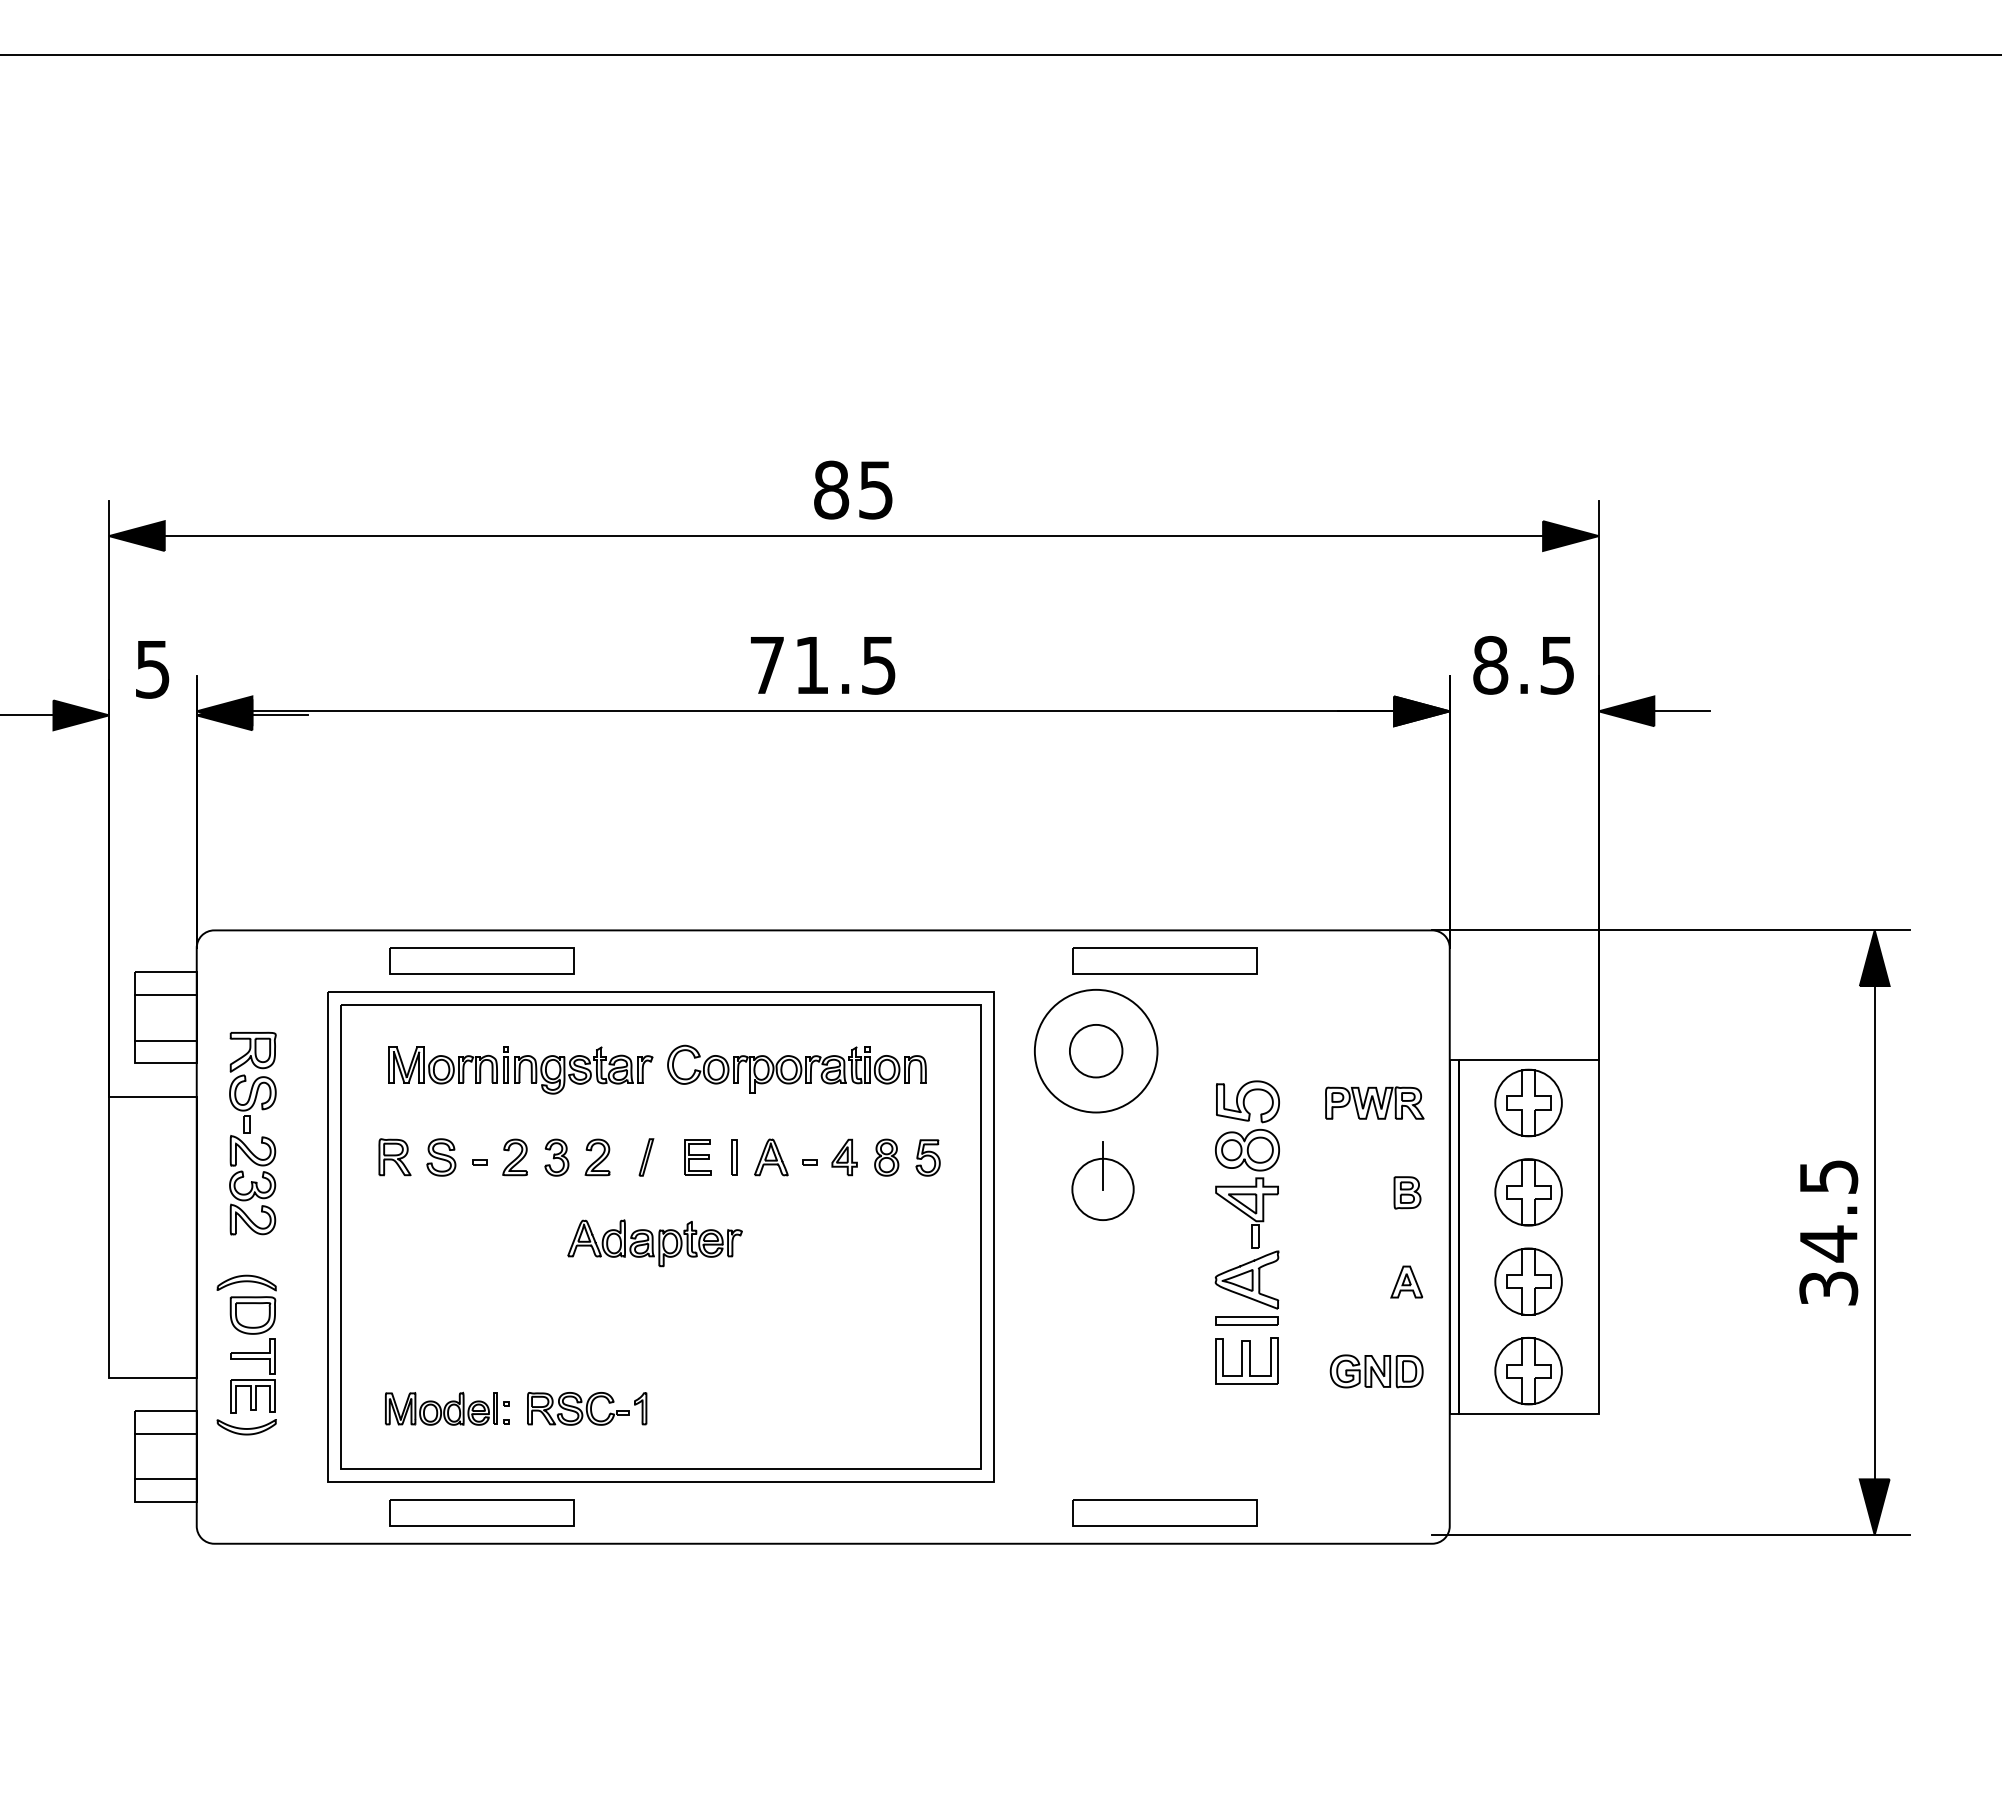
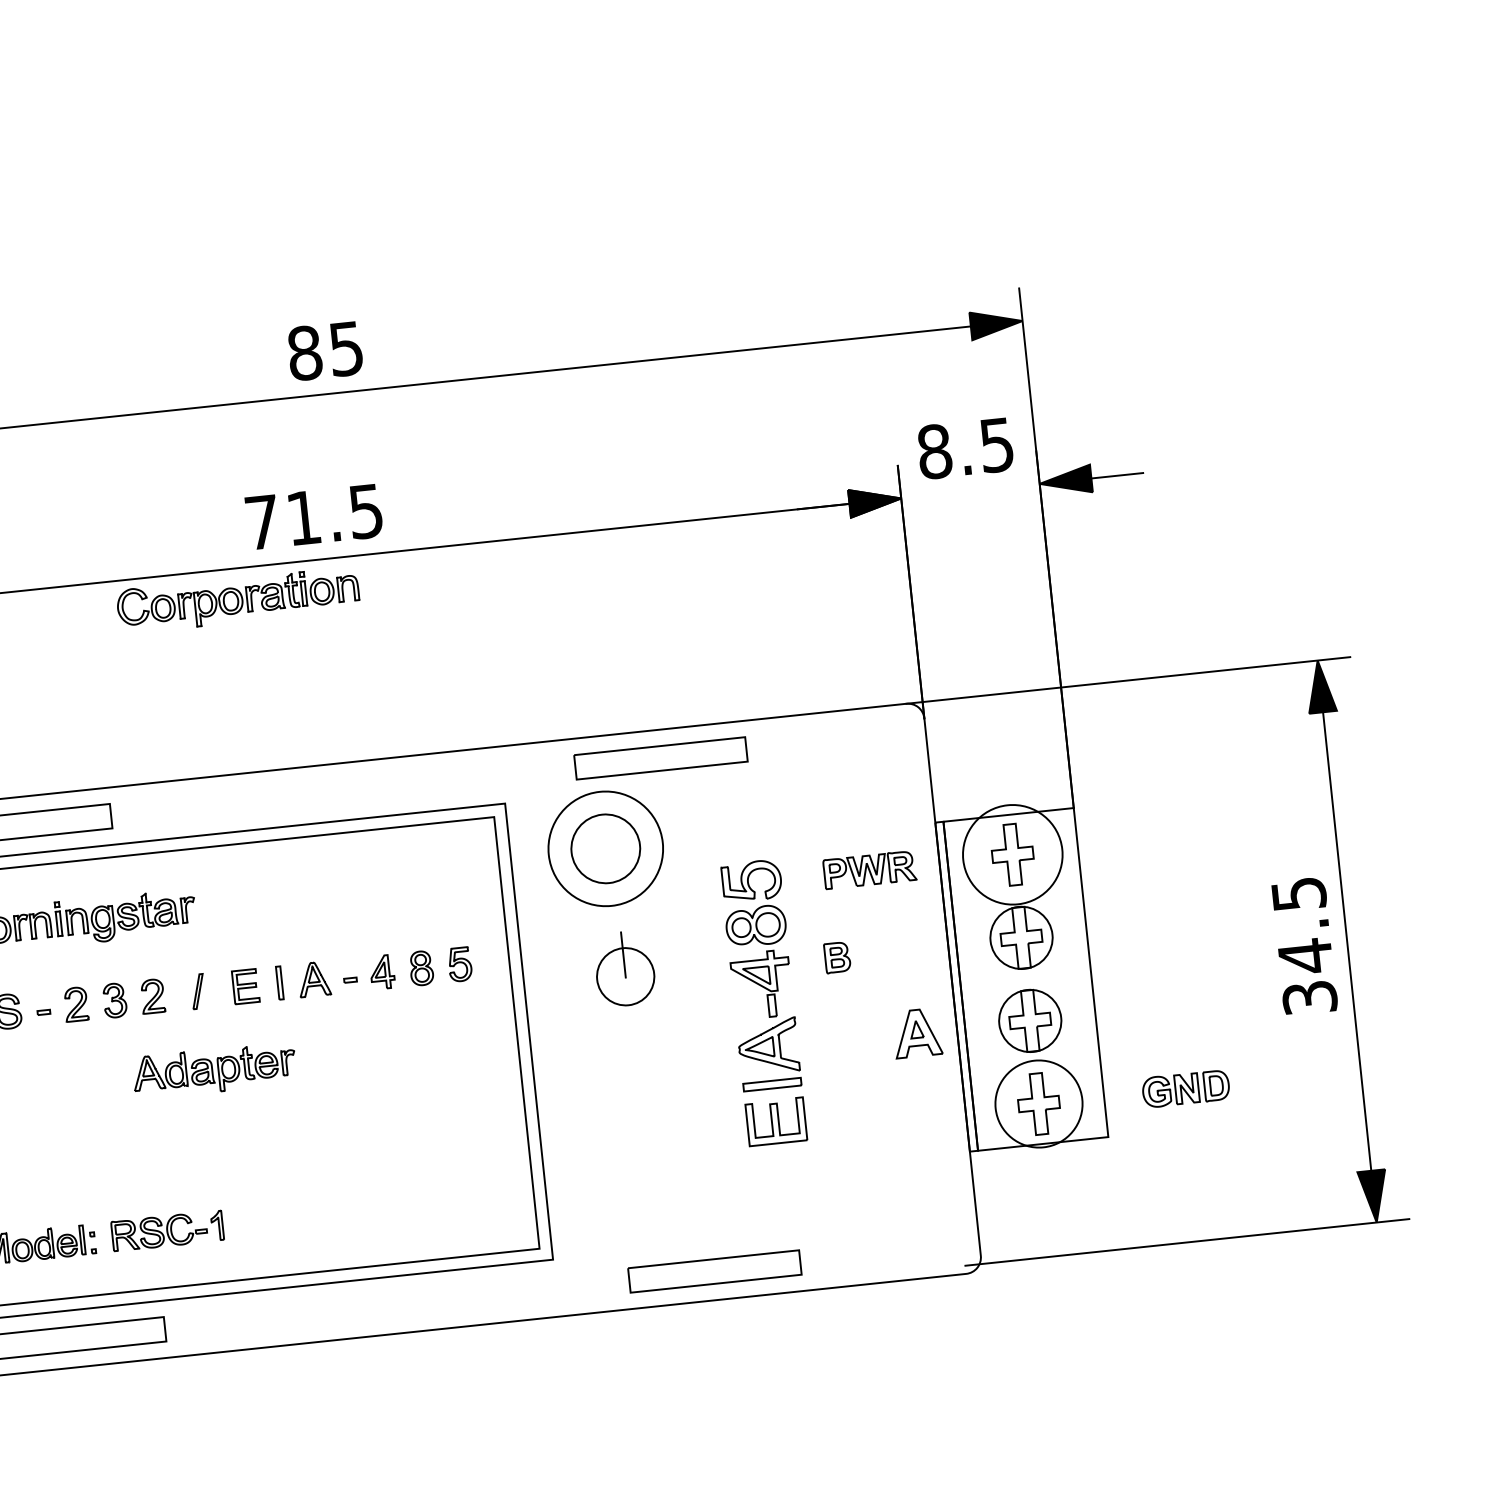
circle: (1095, 1050) -> (605, 848), size x1.4
part: (796, 1068) -> (237, 599), moved
circle: (1528, 1102) -> (1012, 854), size x1.6
part: (1407, 1192) -> (837, 957), moved
part: (1406, 1281) -> (916, 1032), size x1.6
circle: (1528, 1370) -> (1038, 1103), size x1.4
part: (1376, 1371) -> (1185, 1088), moved

